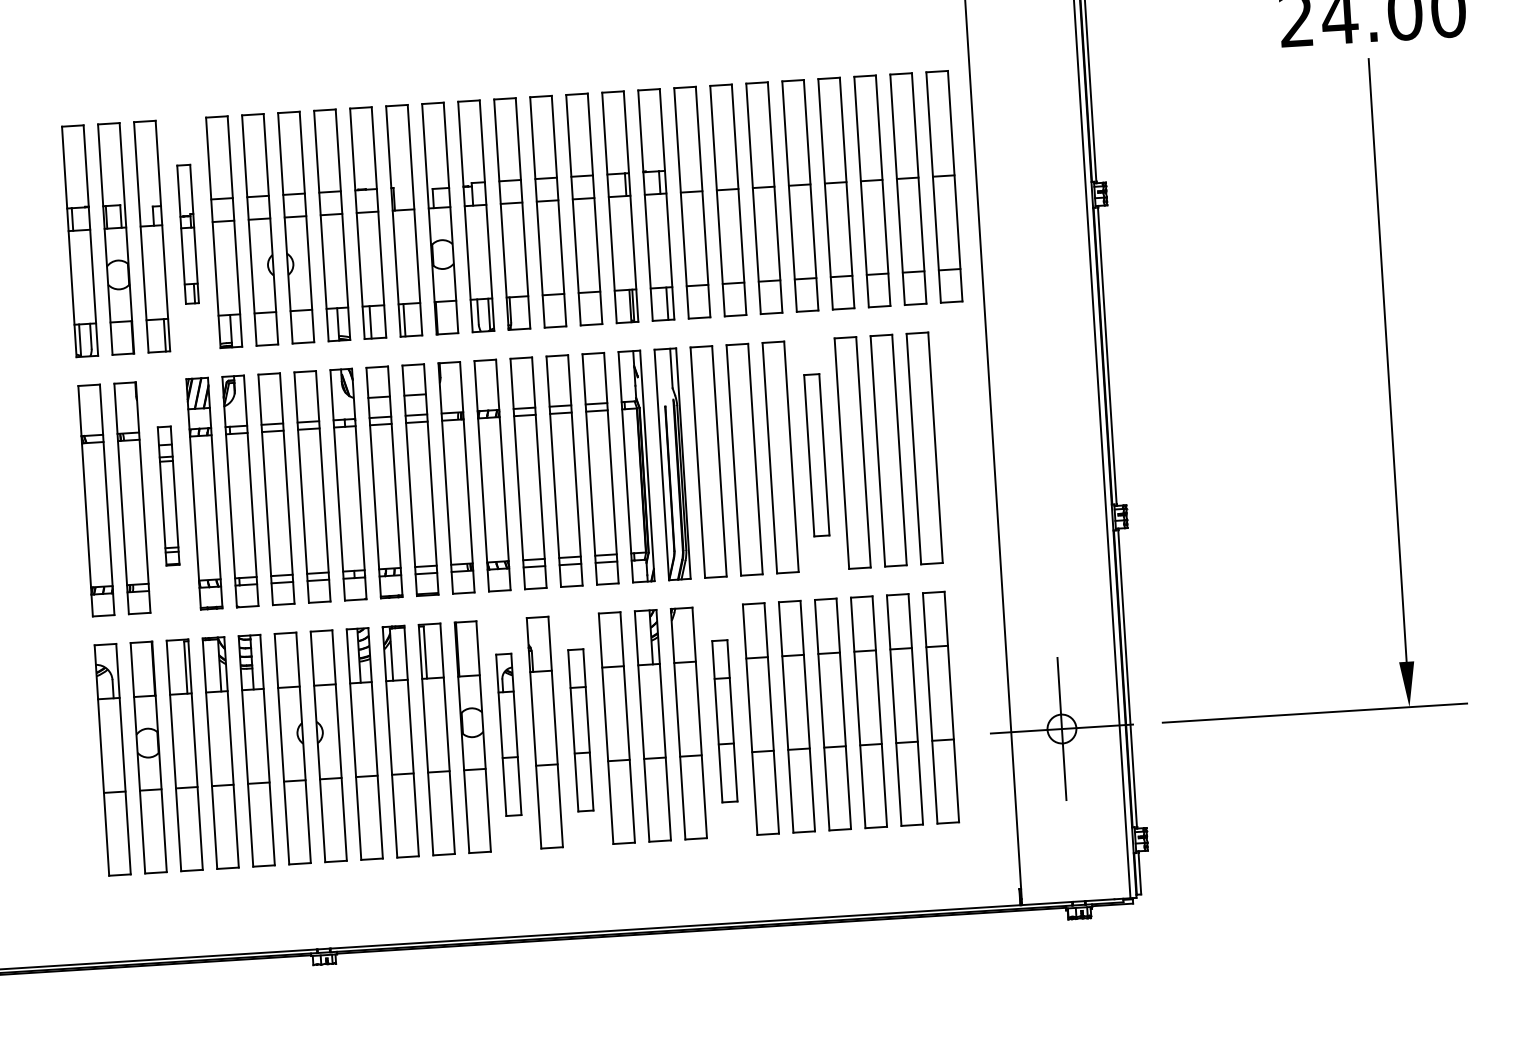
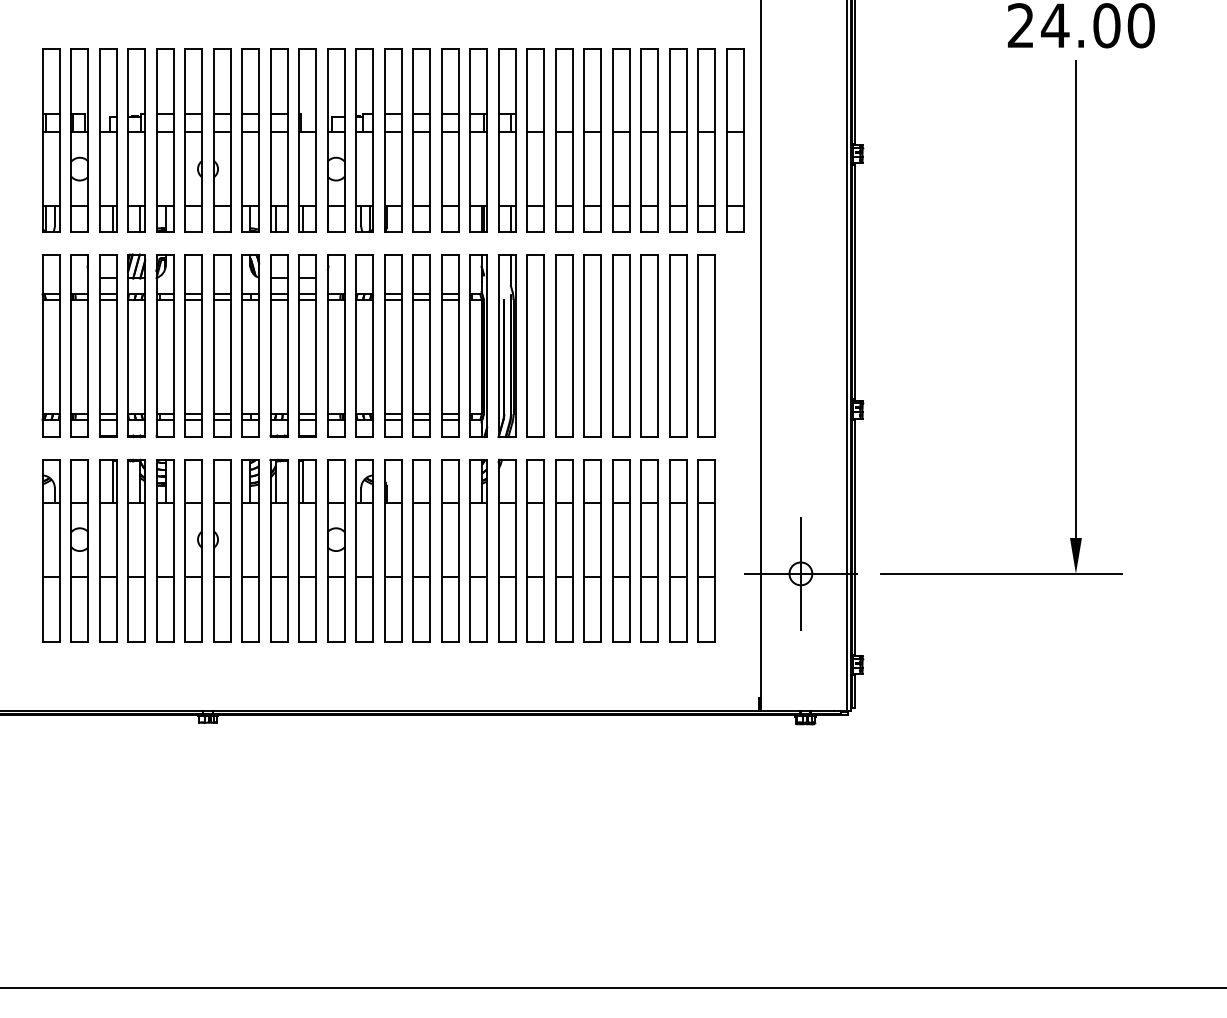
part: (188, 234) -> (136, 140), size x1.67
part: (817, 454) -> (621, 345), size x1.43
part: (168, 495) -> (108, 345), size x1.67
part: (724, 720) -> (535, 550), size x1.43
part: (580, 729) -> (421, 550), size x1.43
part: (508, 734) -> (364, 550), size x1.43

